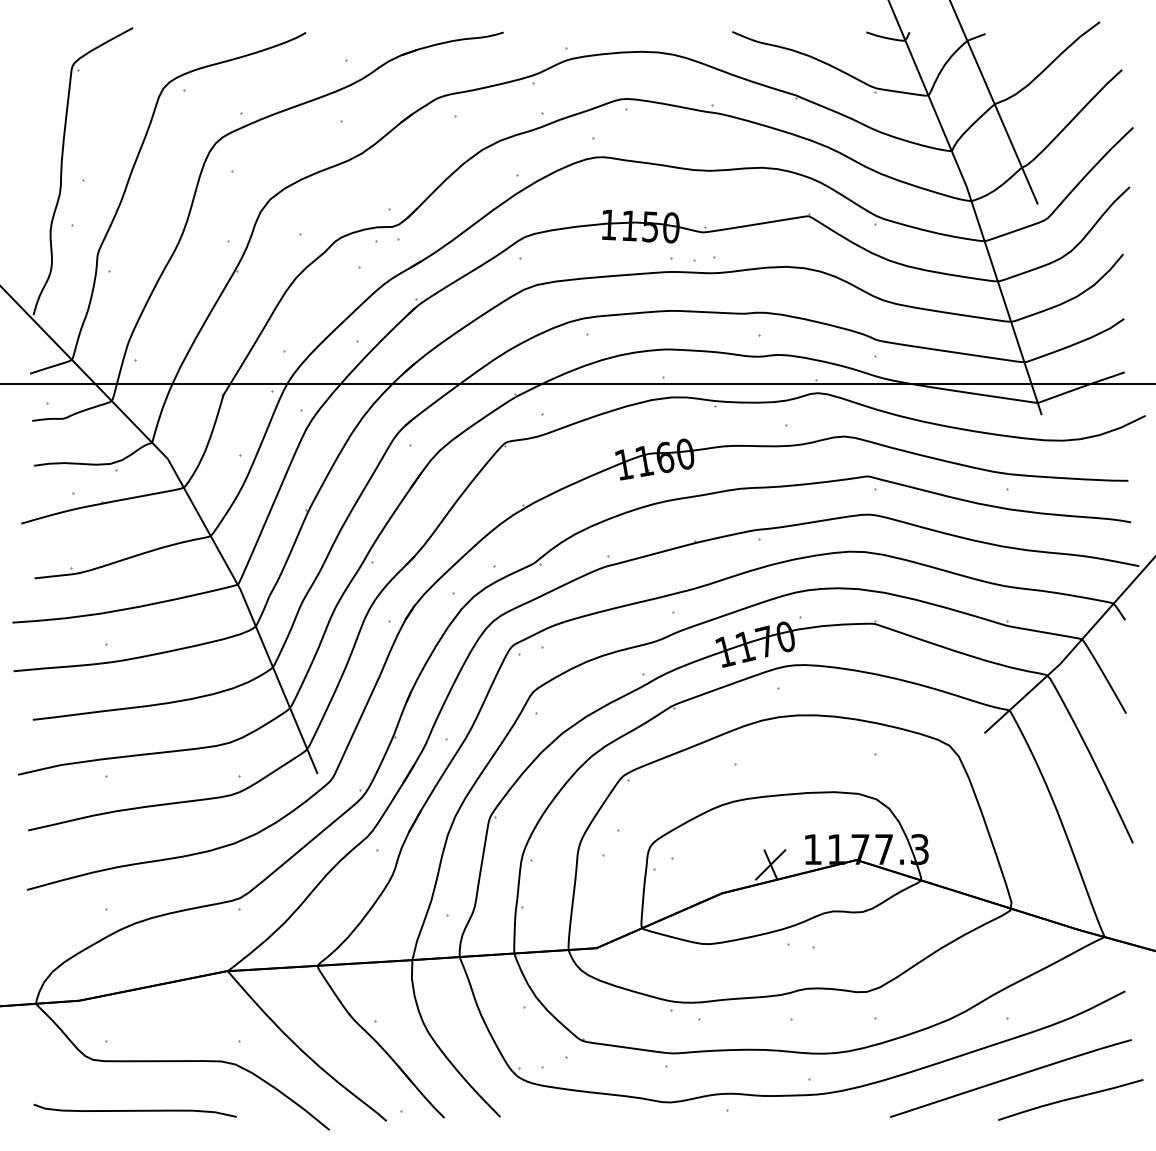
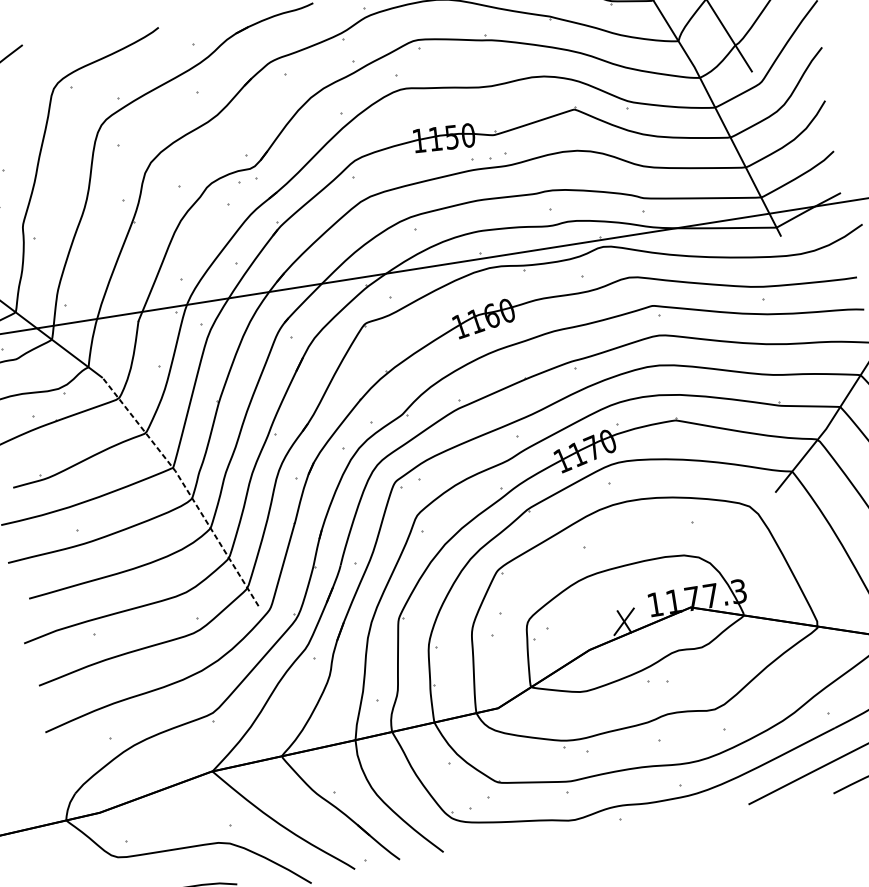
line: (249, 612) -> (185, 488), solid -> dashed

